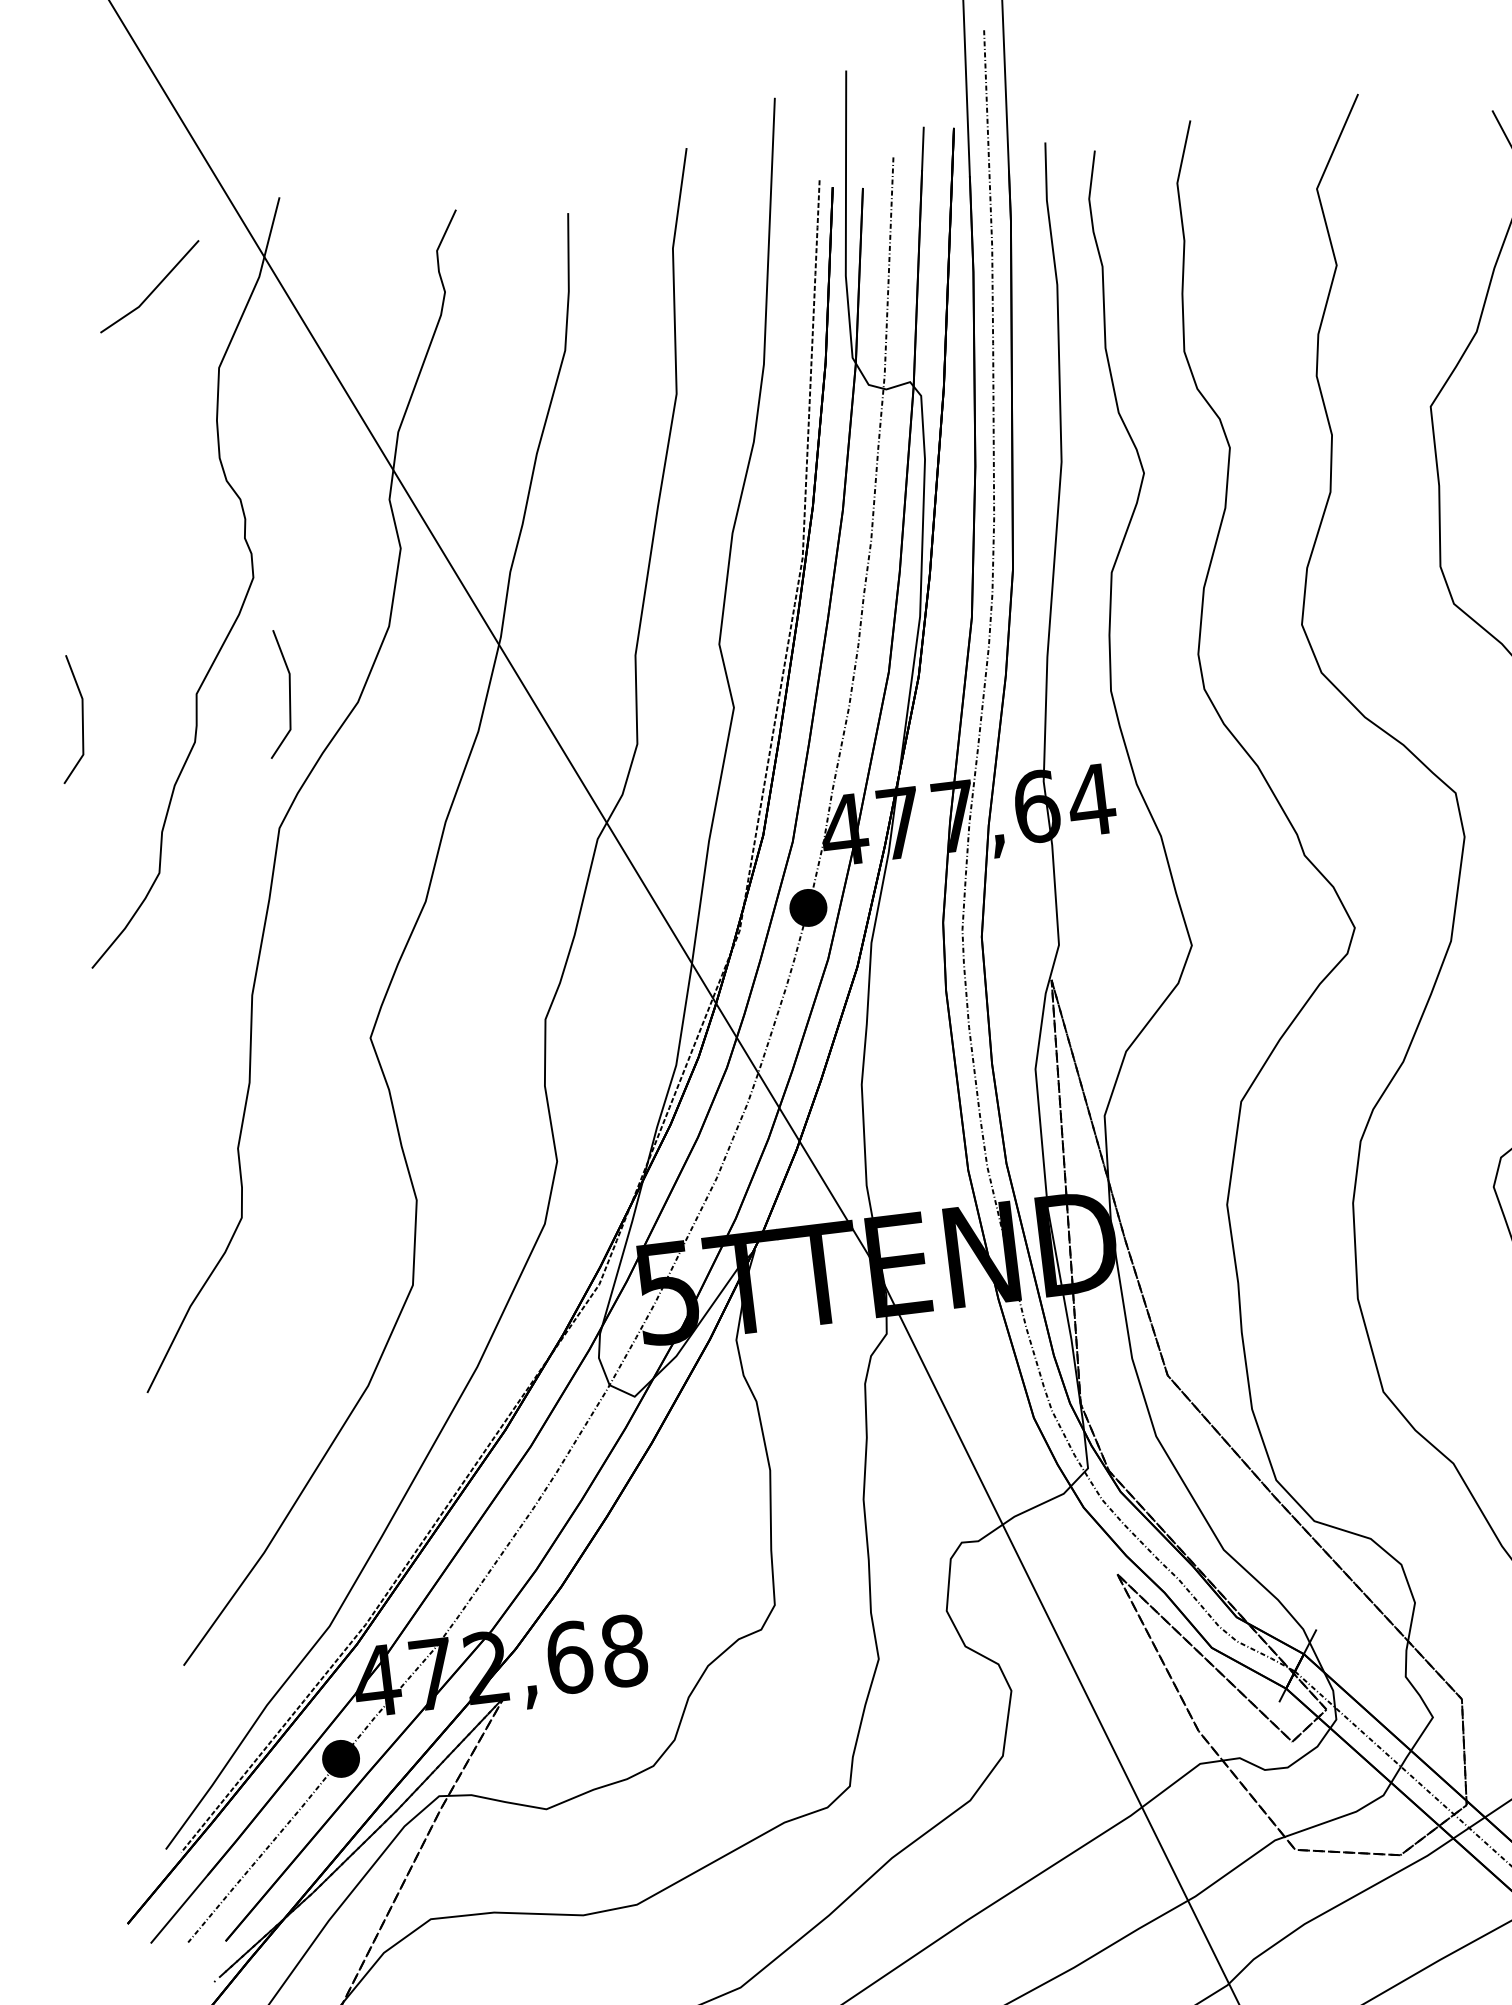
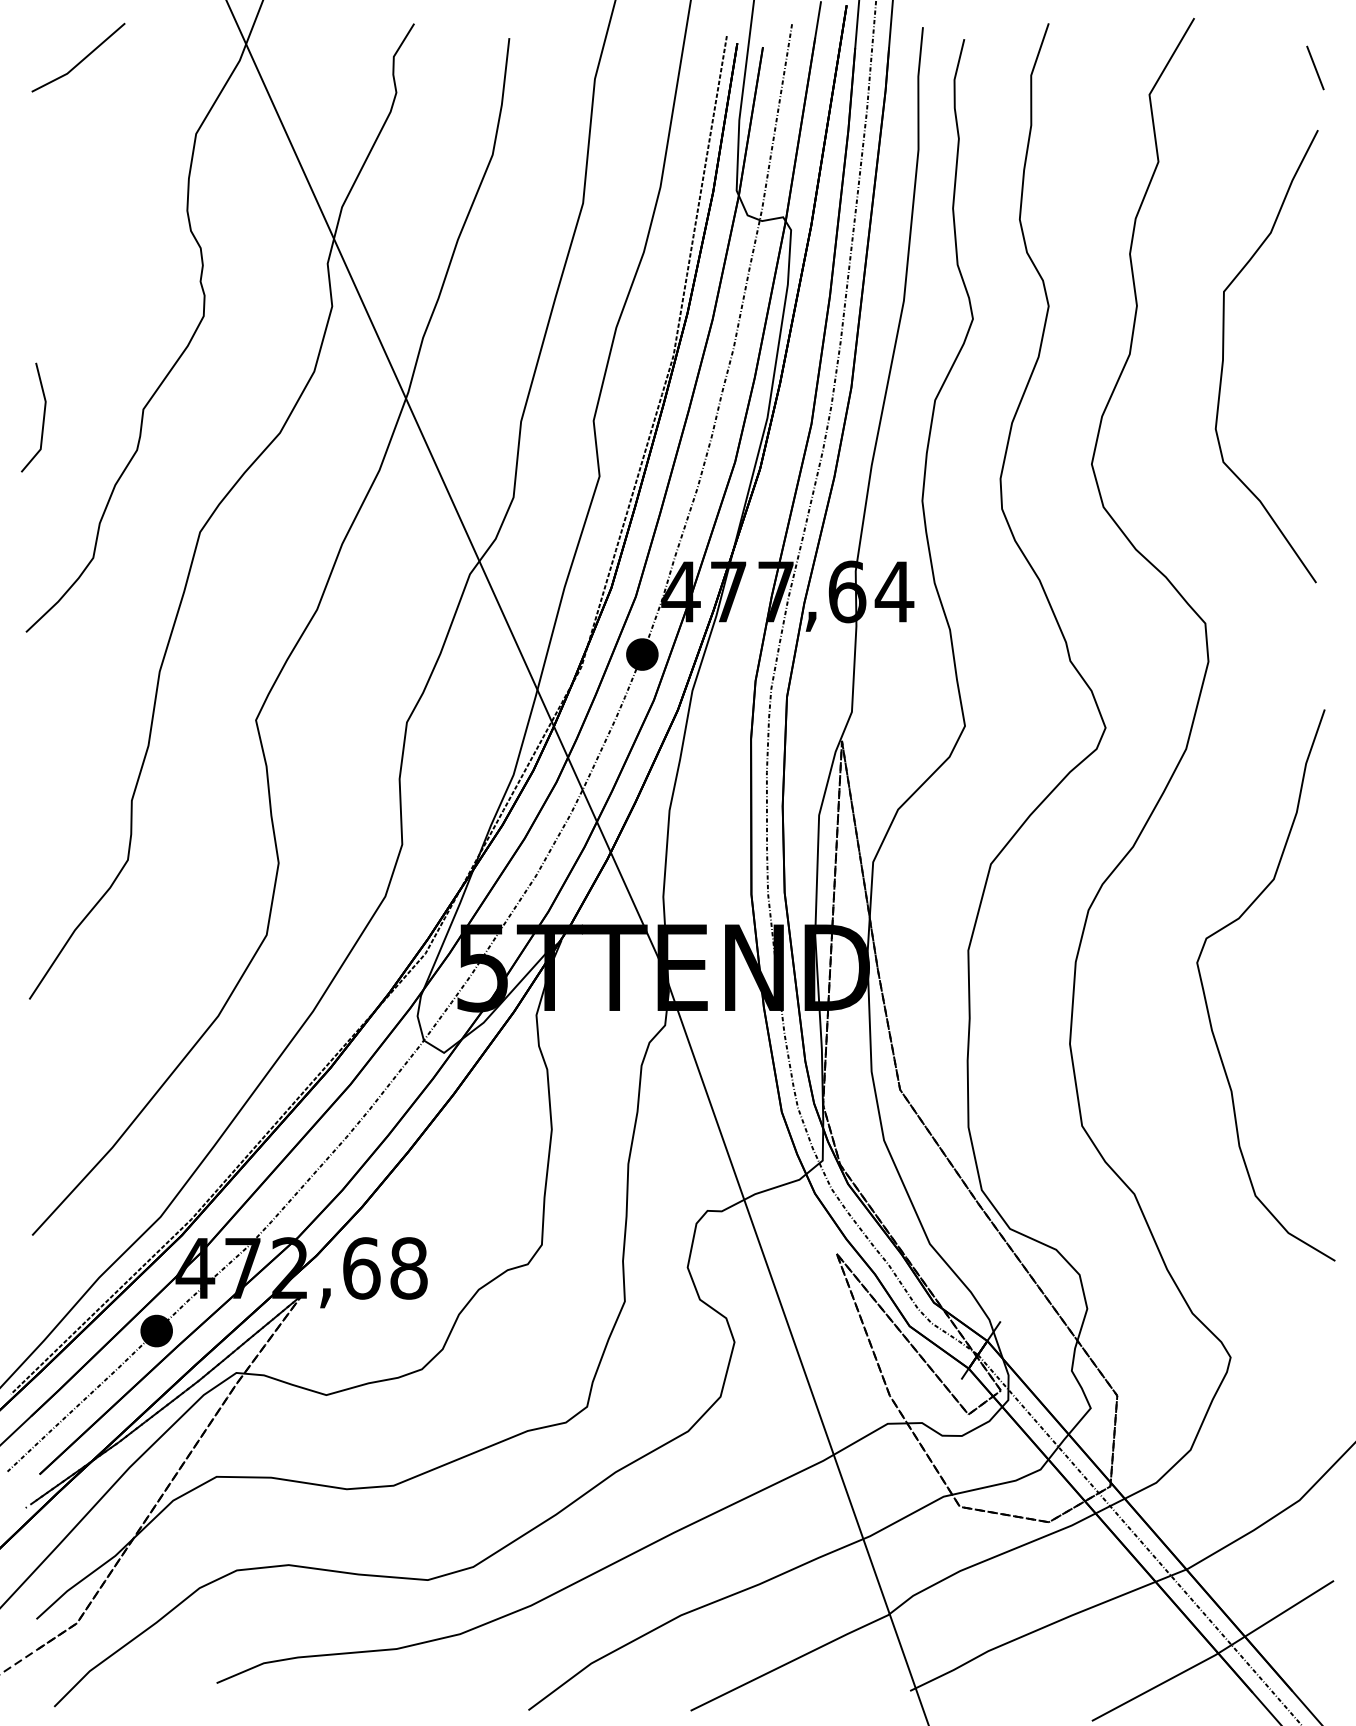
line: (152, 289) -> (80, 60), moved
line: (288, 695) -> (221, 420), removed

